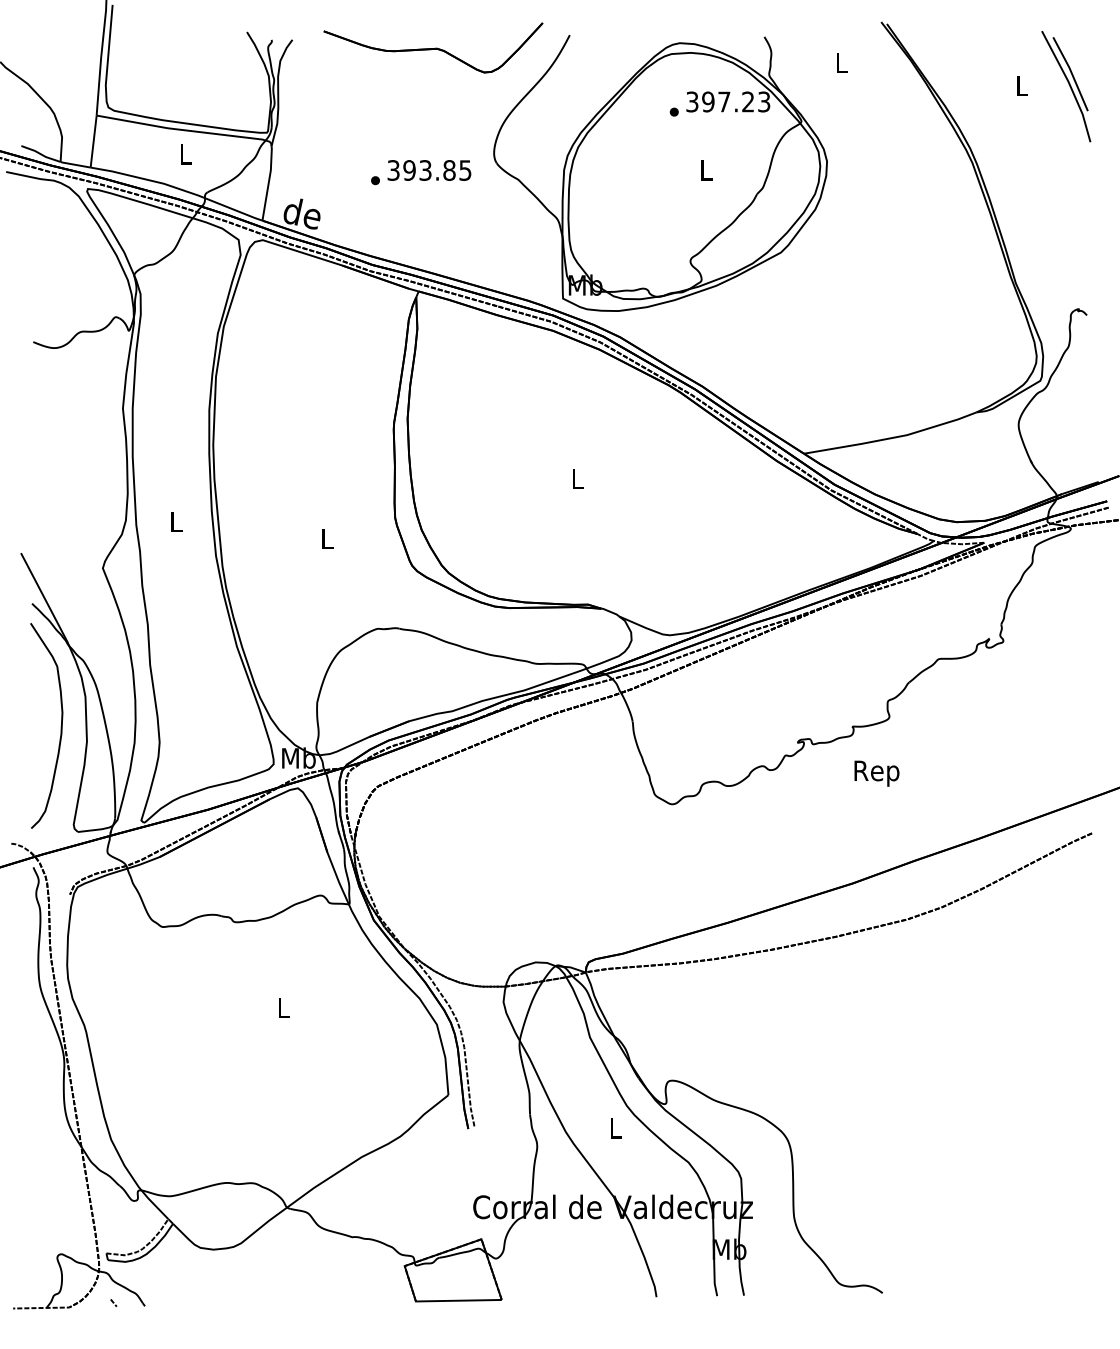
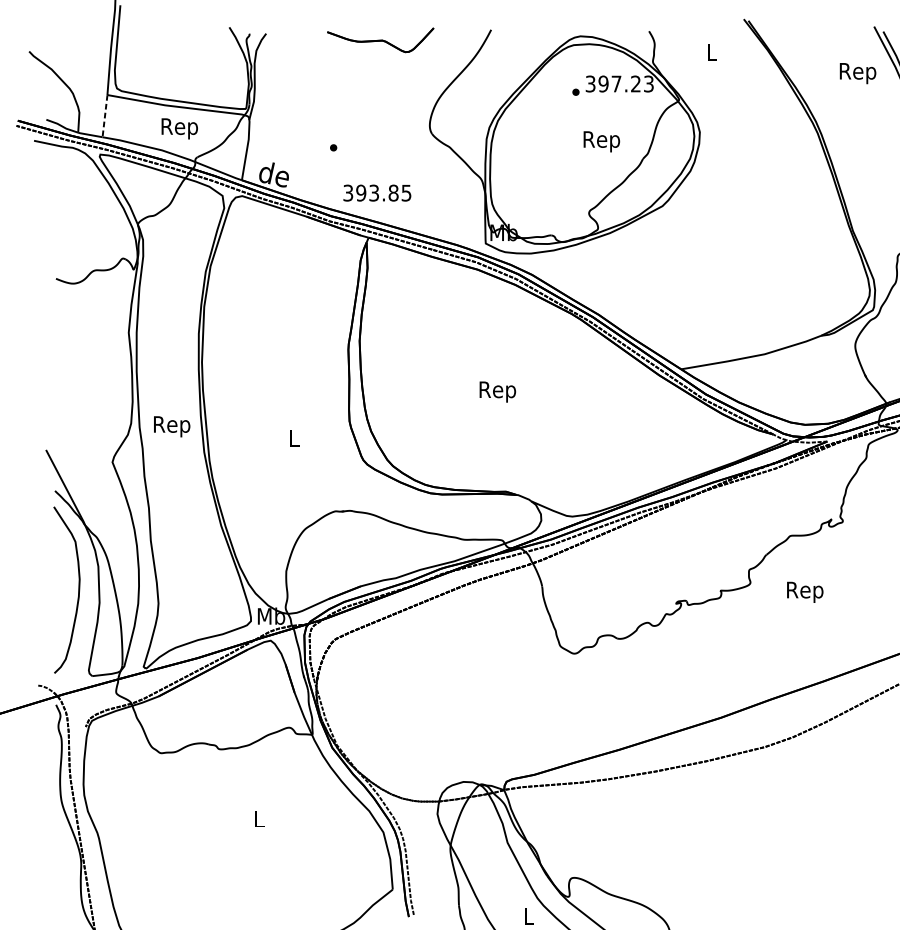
part: (433, 47) -> (380, 39), size x0.6
text: (1021, 89) -> (857, 73), L -> Rep
line: (93, 141) -> (104, 116), solid -> dashed
text: (185, 157) -> (179, 129), L -> Rep
text: (429, 170) -> (377, 193), moved
text: (705, 173) -> (601, 142), L -> Rep
text: (577, 481) -> (497, 391), L -> Rep
text: (176, 524) -> (172, 426), L -> Rep
text: (876, 773) -> (804, 592), moved

